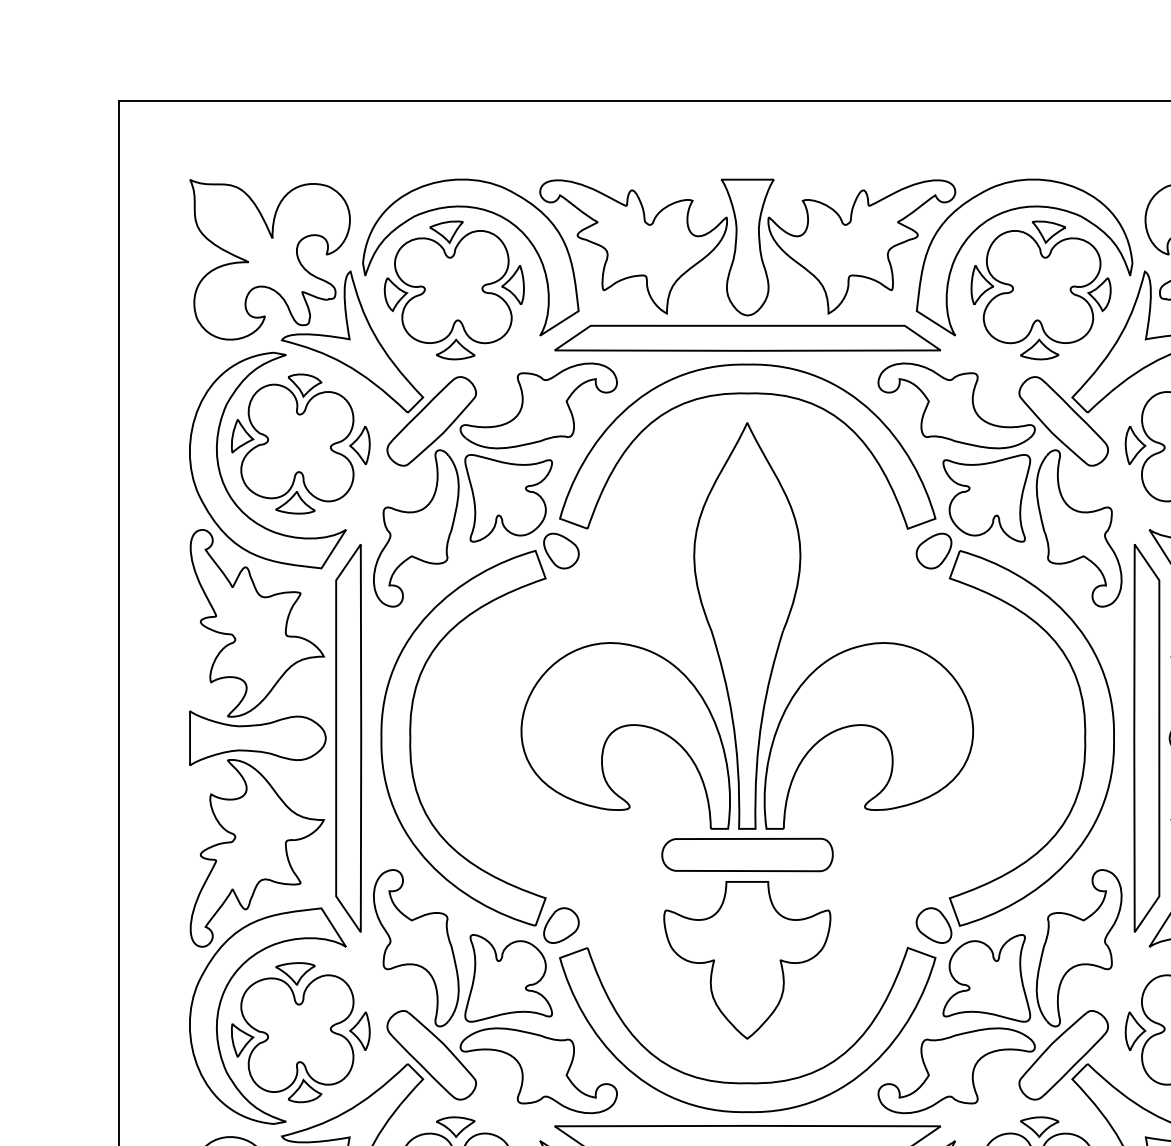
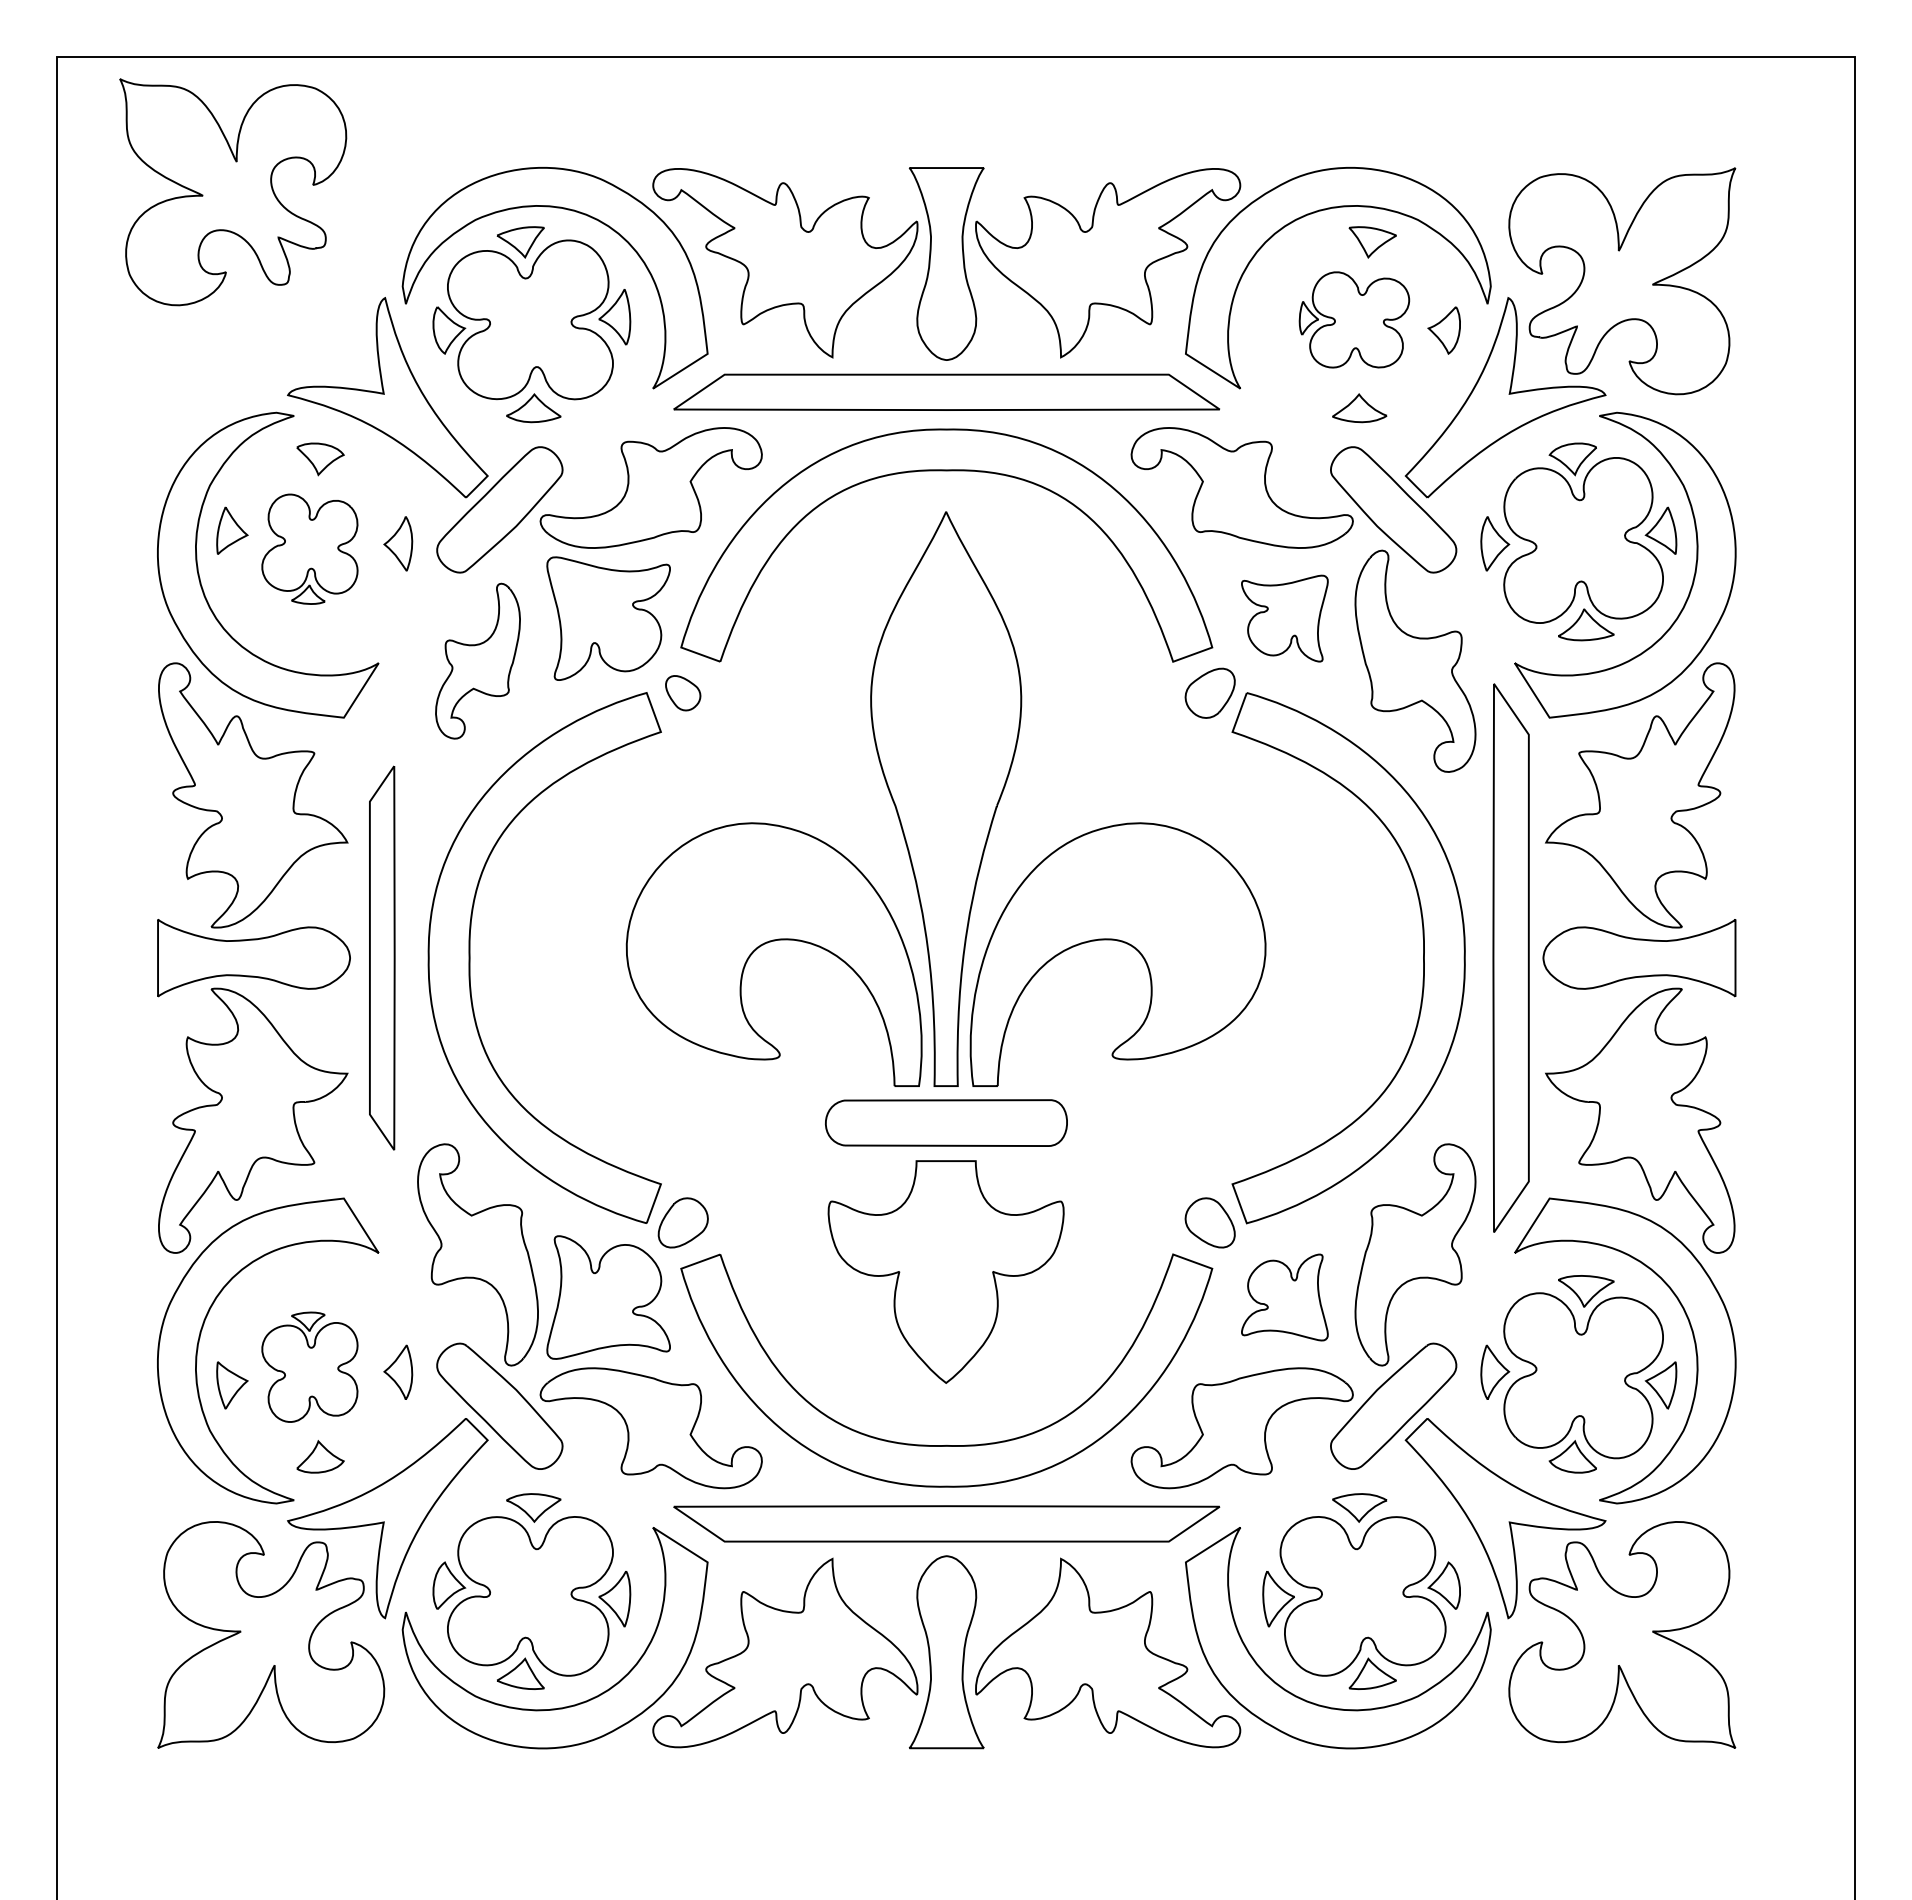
part: (270, 259) -> (233, 192), moved
part: (1036, 286) -> (1354, 319), size x0.6
part: (297, 449) -> (309, 549), size x0.6
part: (986, 498) -> (1284, 618), size x0.7
part: (415, 527) -> (477, 660), size x0.7
part: (560, 550) -> (682, 692), size x0.7
part: (348, 737) -> (381, 957), size x0.7
part: (986, 978) -> (1284, 1297), size x0.7
part: (297, 1027) -> (309, 1367), size x0.6

